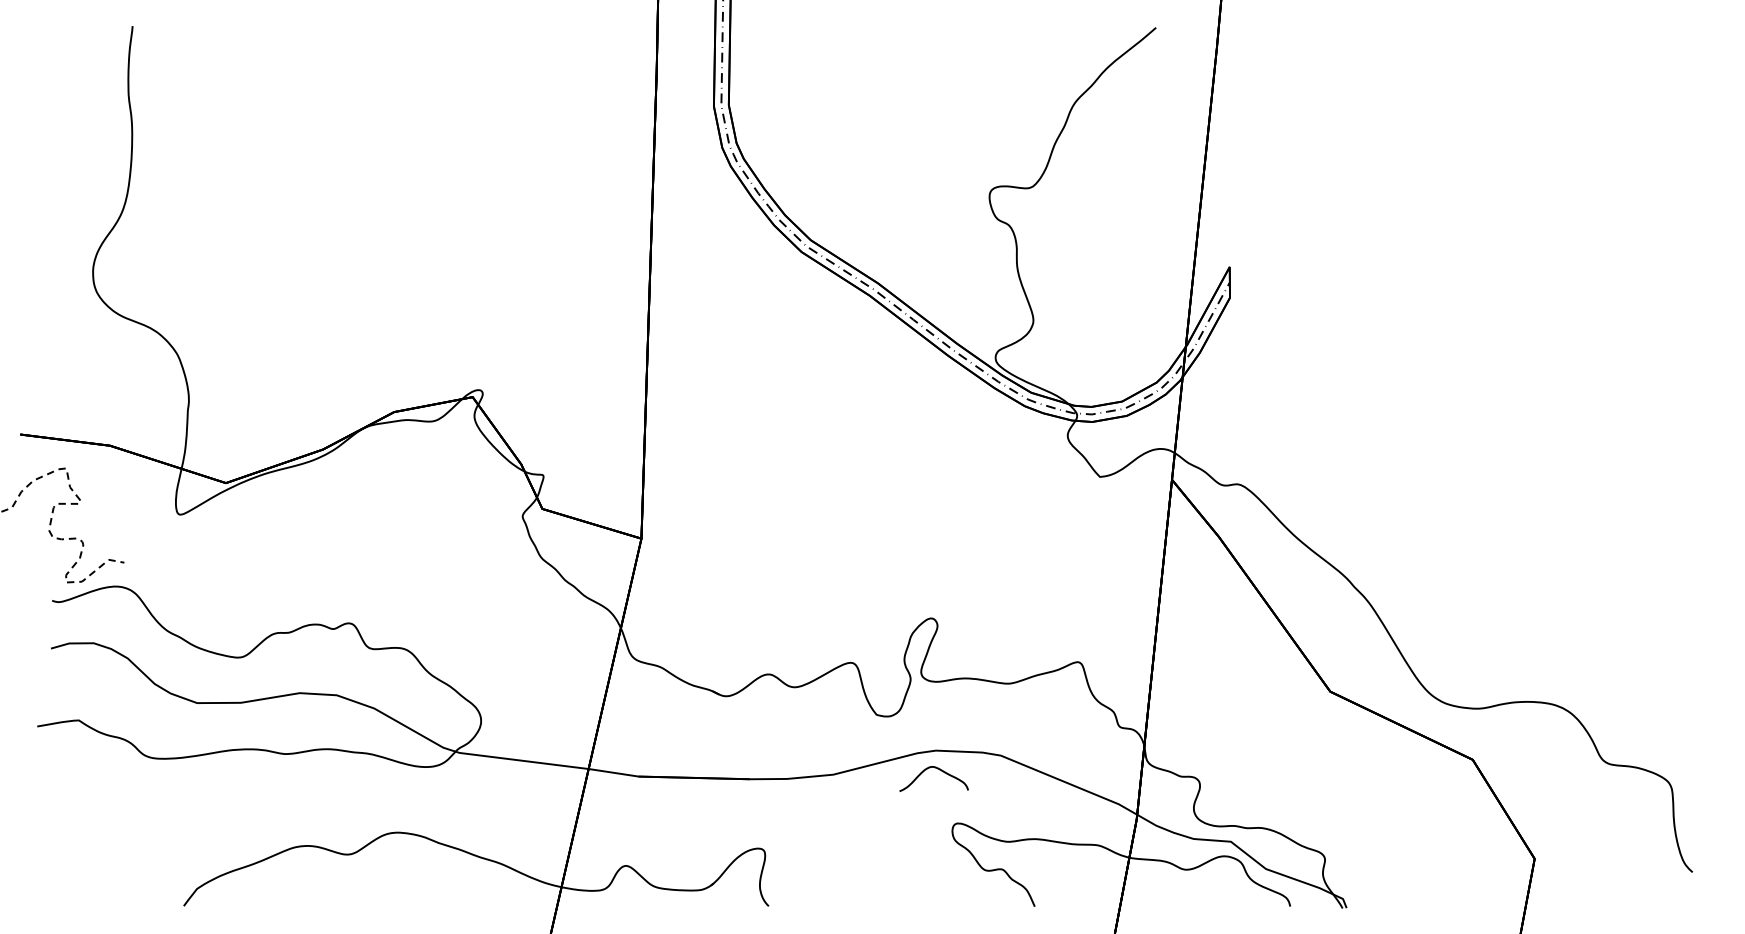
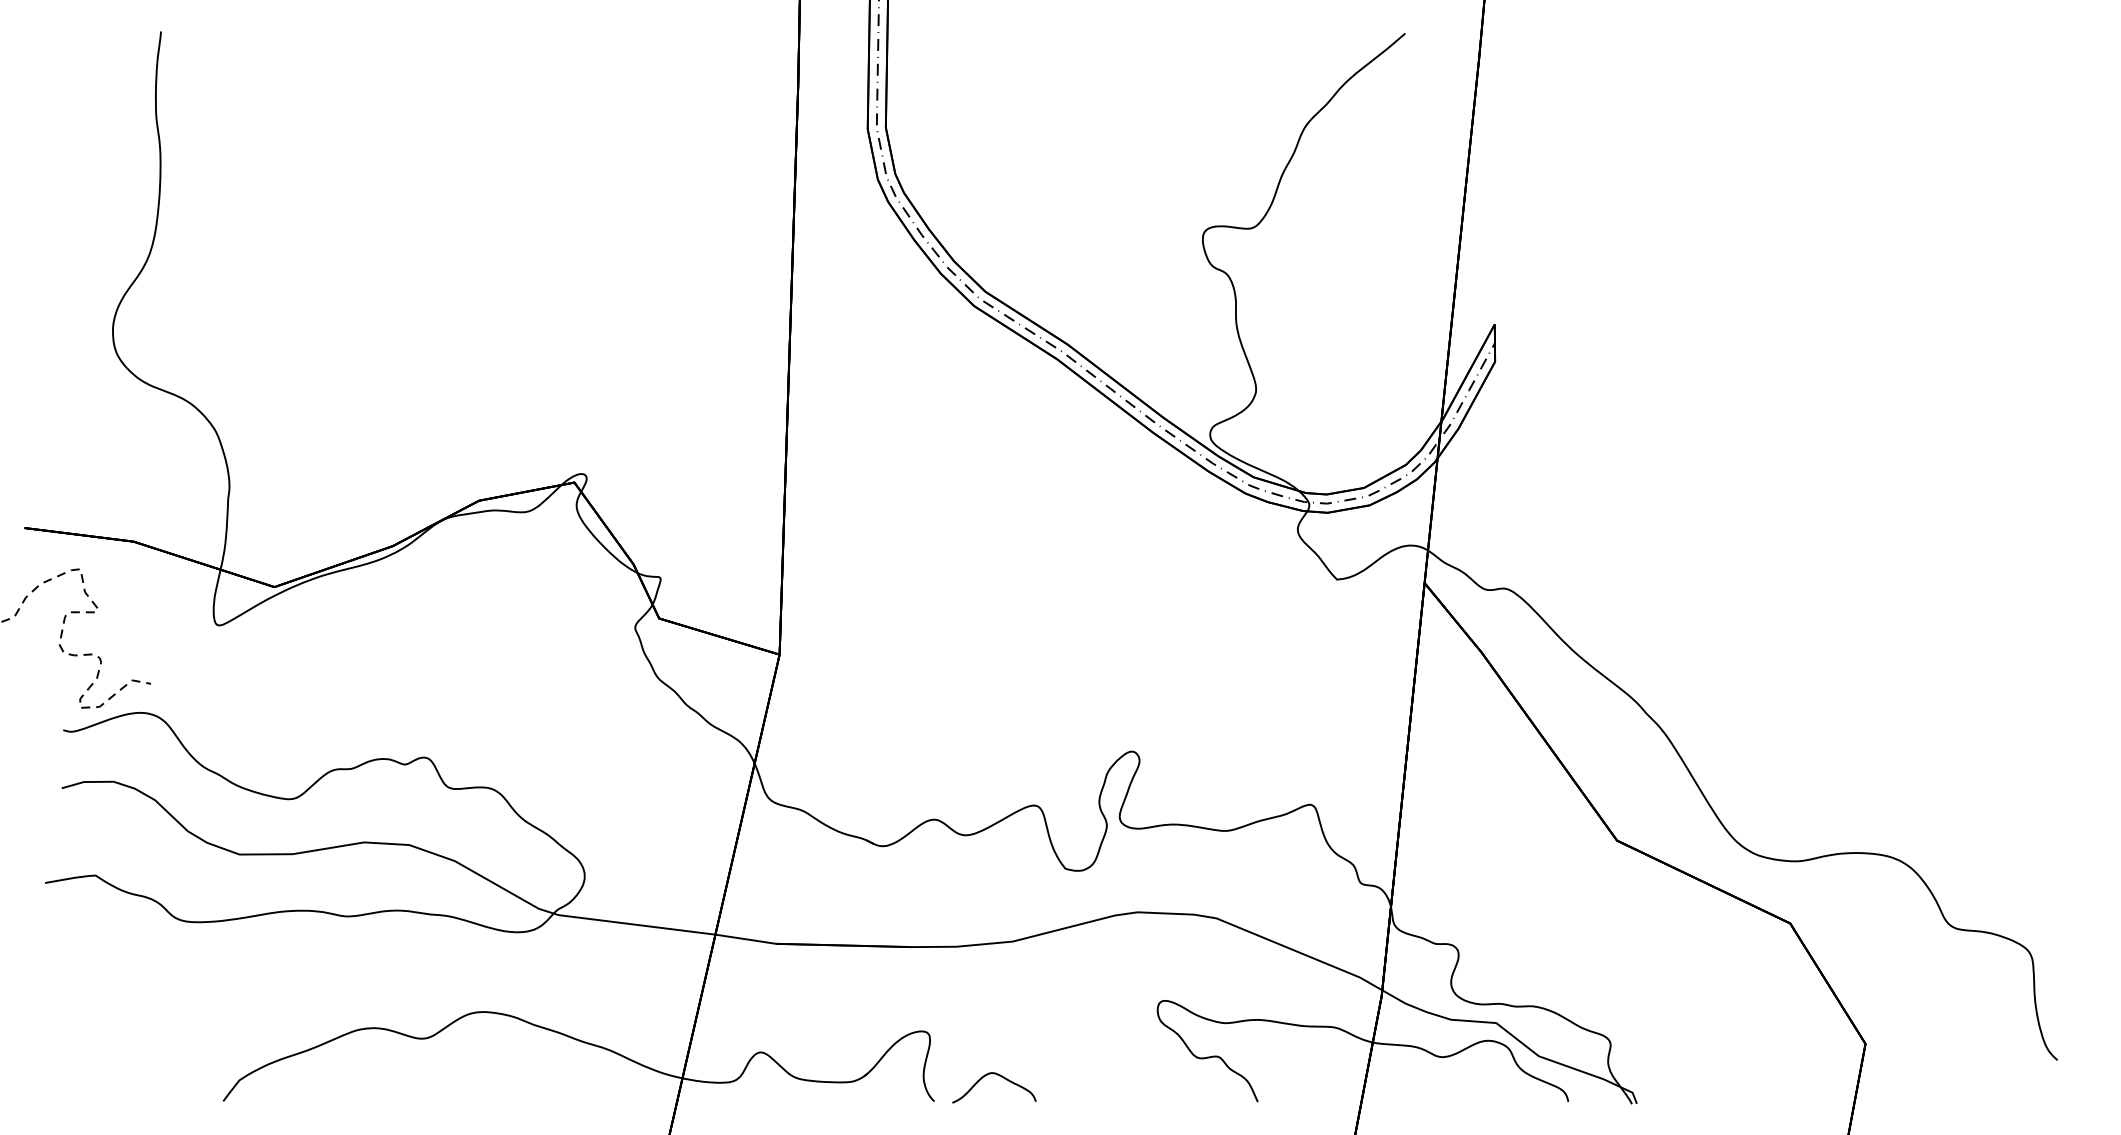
curve: (937, 769) -> (998, 1076), moved

